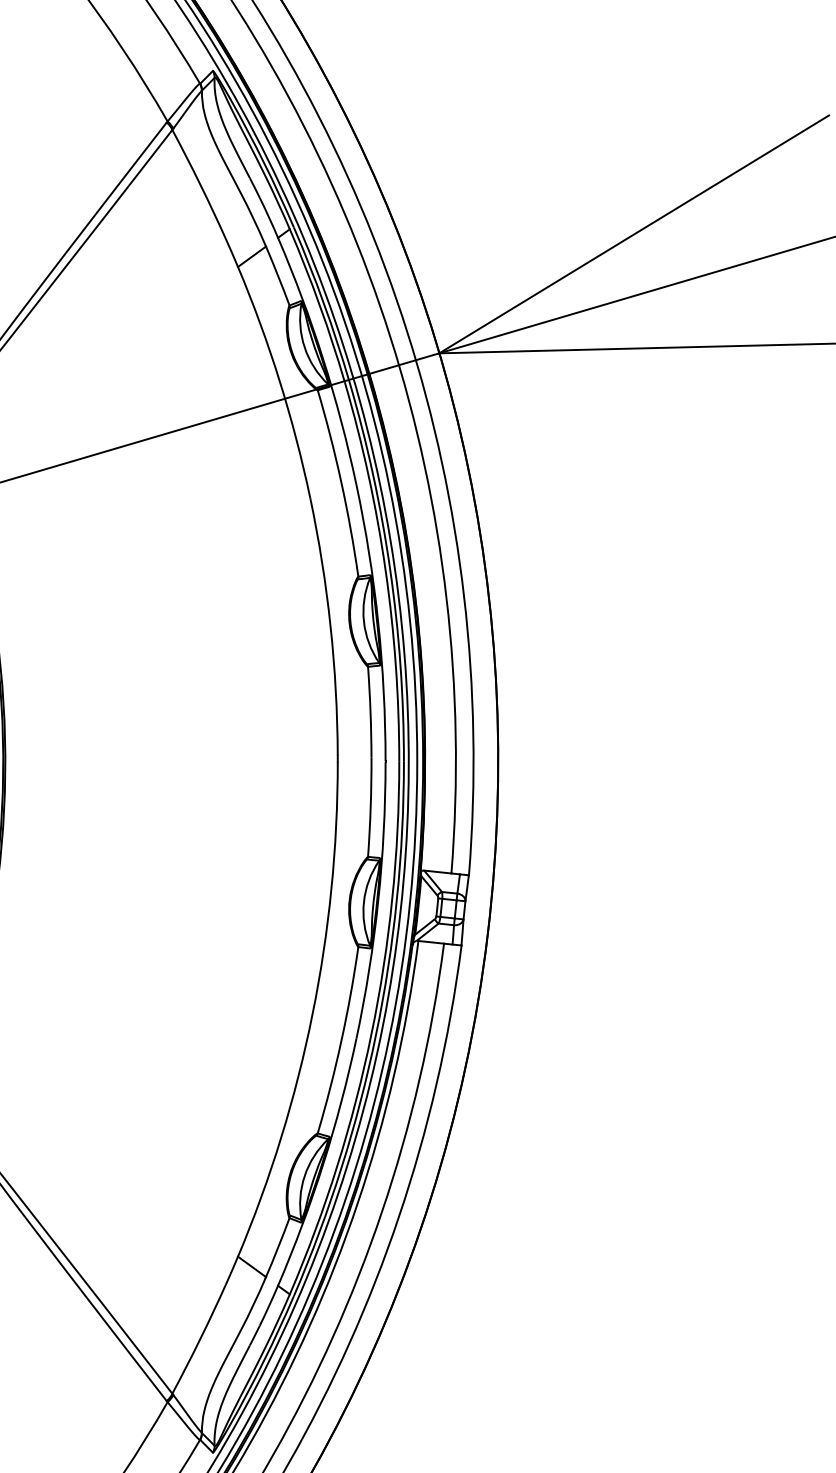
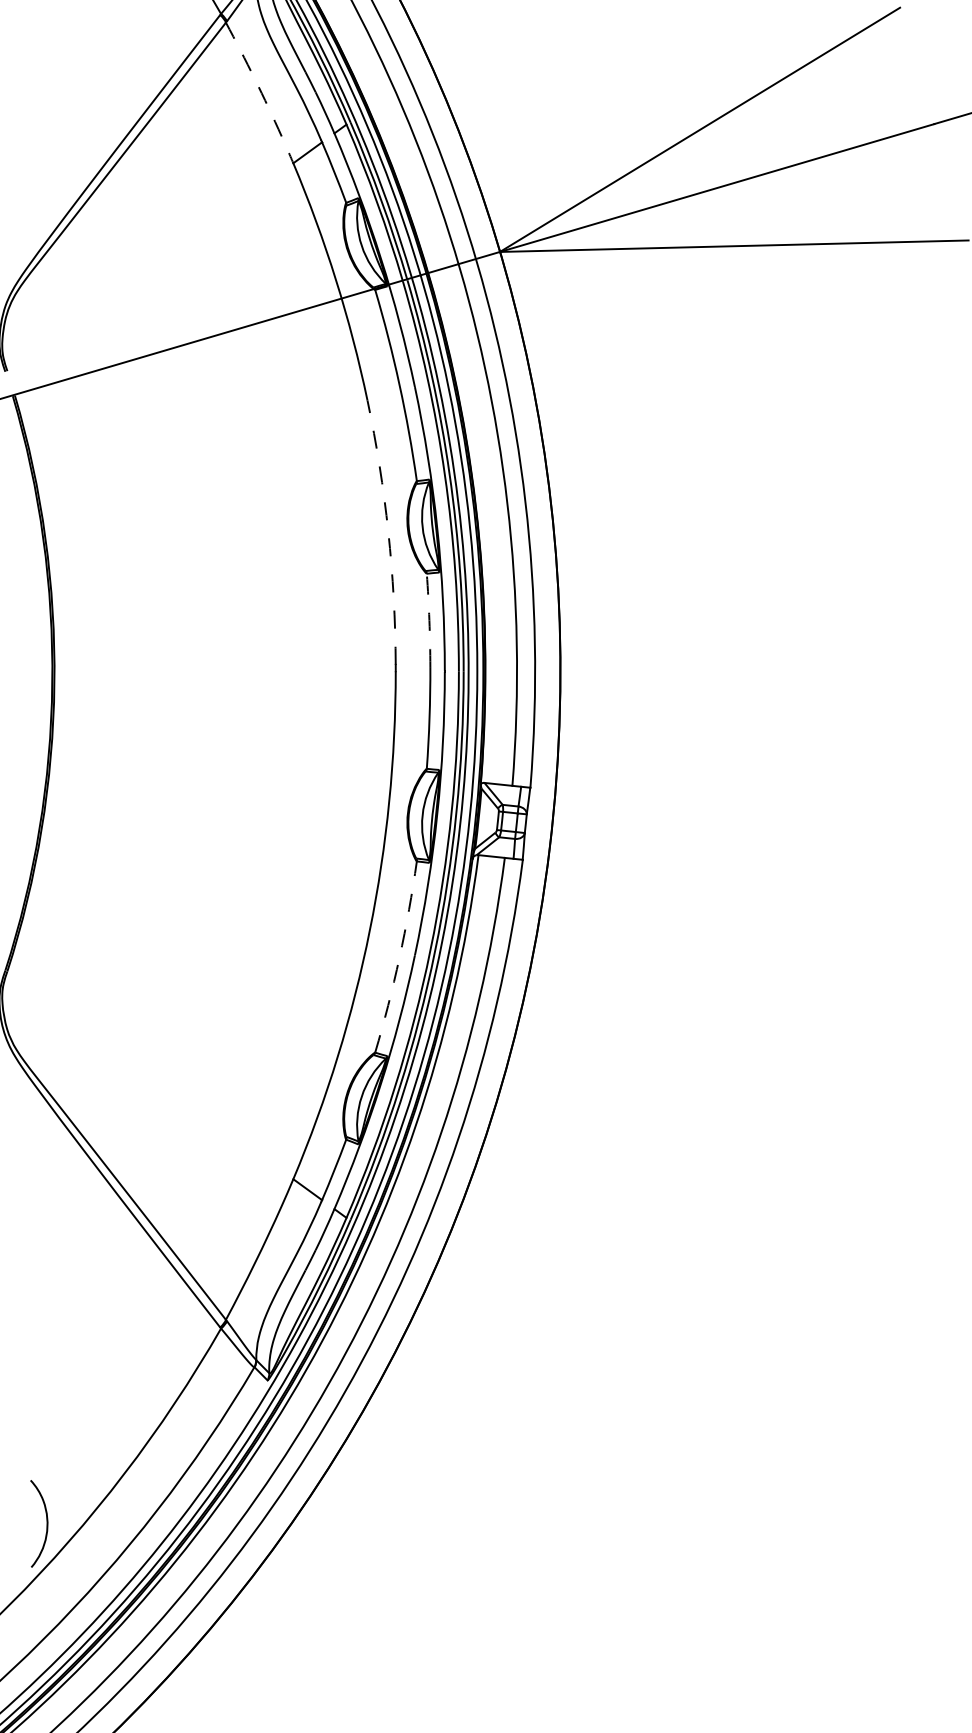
line: (207, 200) -> (262, 95), solid -> dashed
arc: (330, 626) -> (388, 532), solid -> dashed
arc: (370, 712) -> (429, 620), solid -> dashed
arc: (341, 1040) -> (399, 957), solid -> dashed

